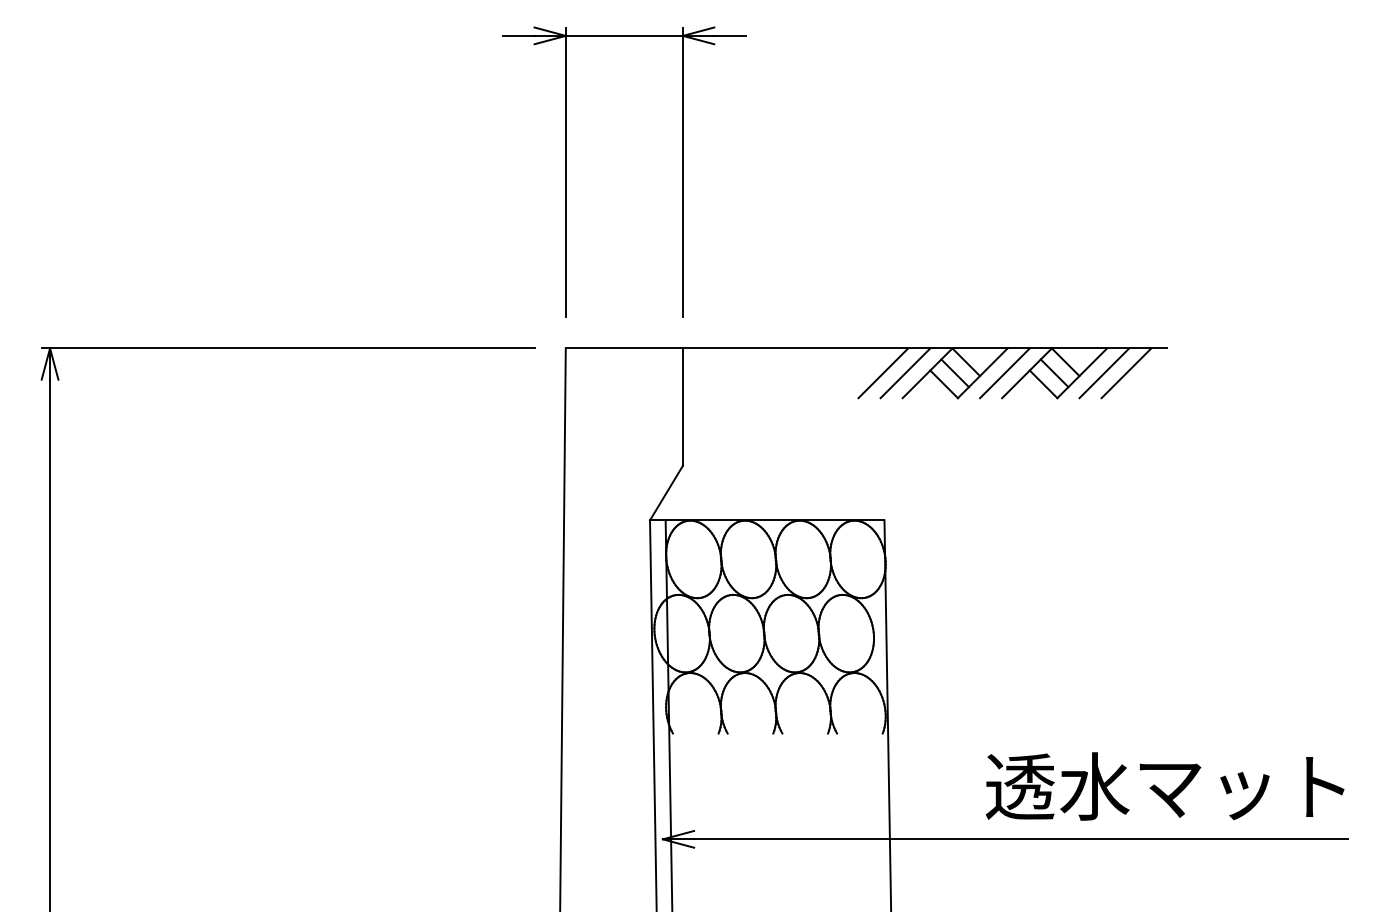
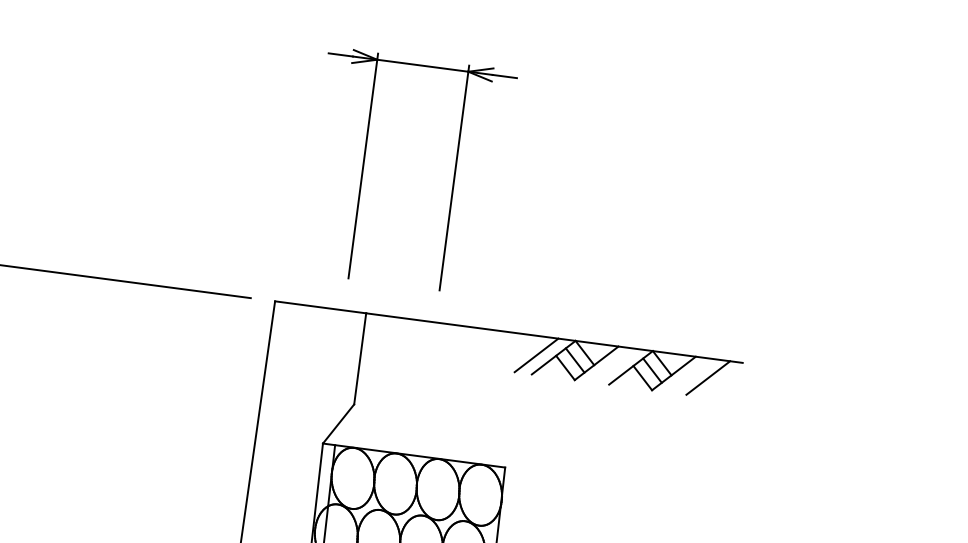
part: (566, 171) -> (363, 165), moved
line: (883, 373) -> (519, 353), removed
line: (1004, 373) -> (613, 365), removed
line: (1104, 373) -> (691, 375), removed

